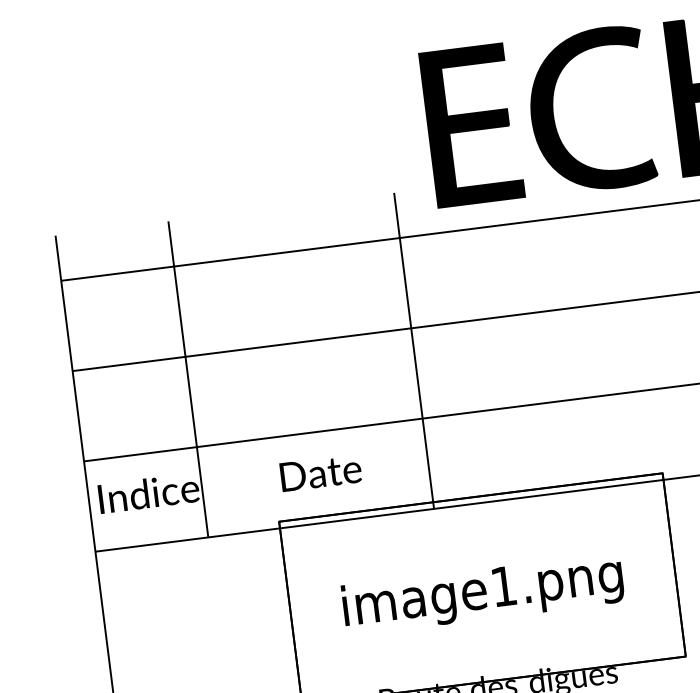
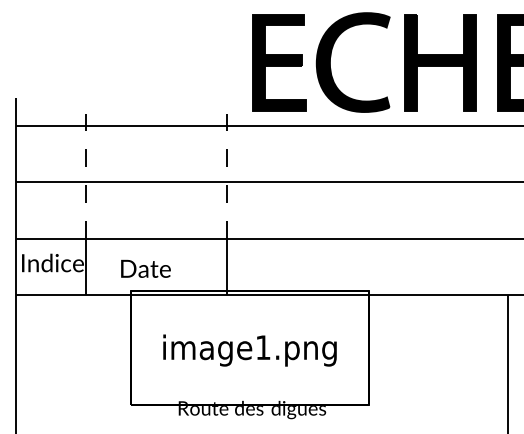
line: (408, 304) -> (226, 167), solid -> dashed
line: (181, 333) -> (85, 167), solid -> dashed
text: (320, 472) -> (145, 268), moved

